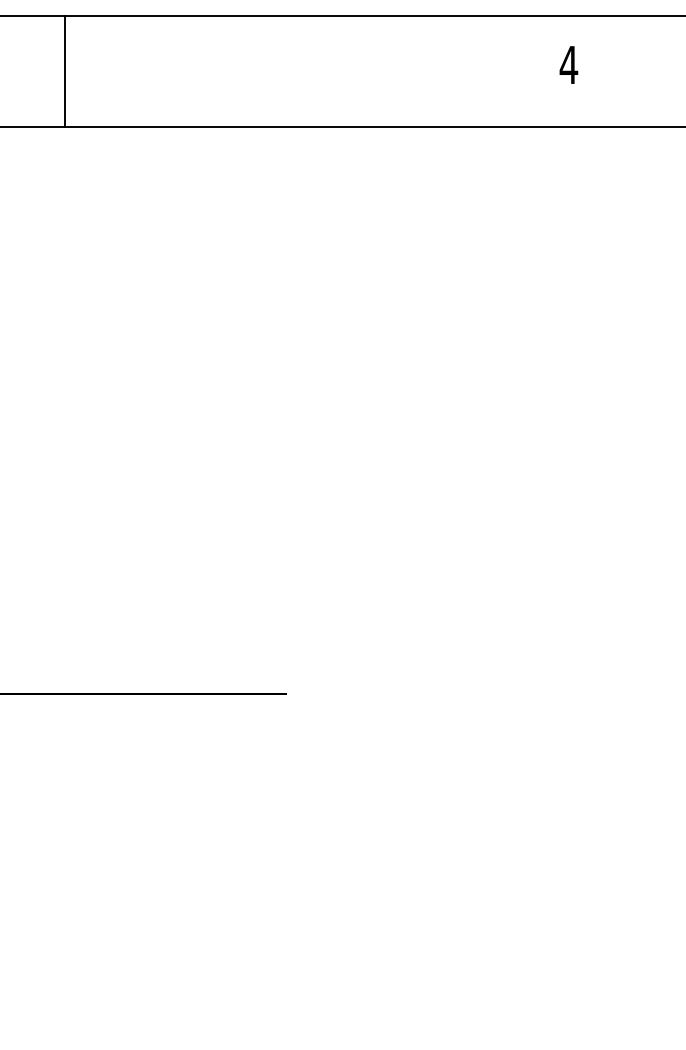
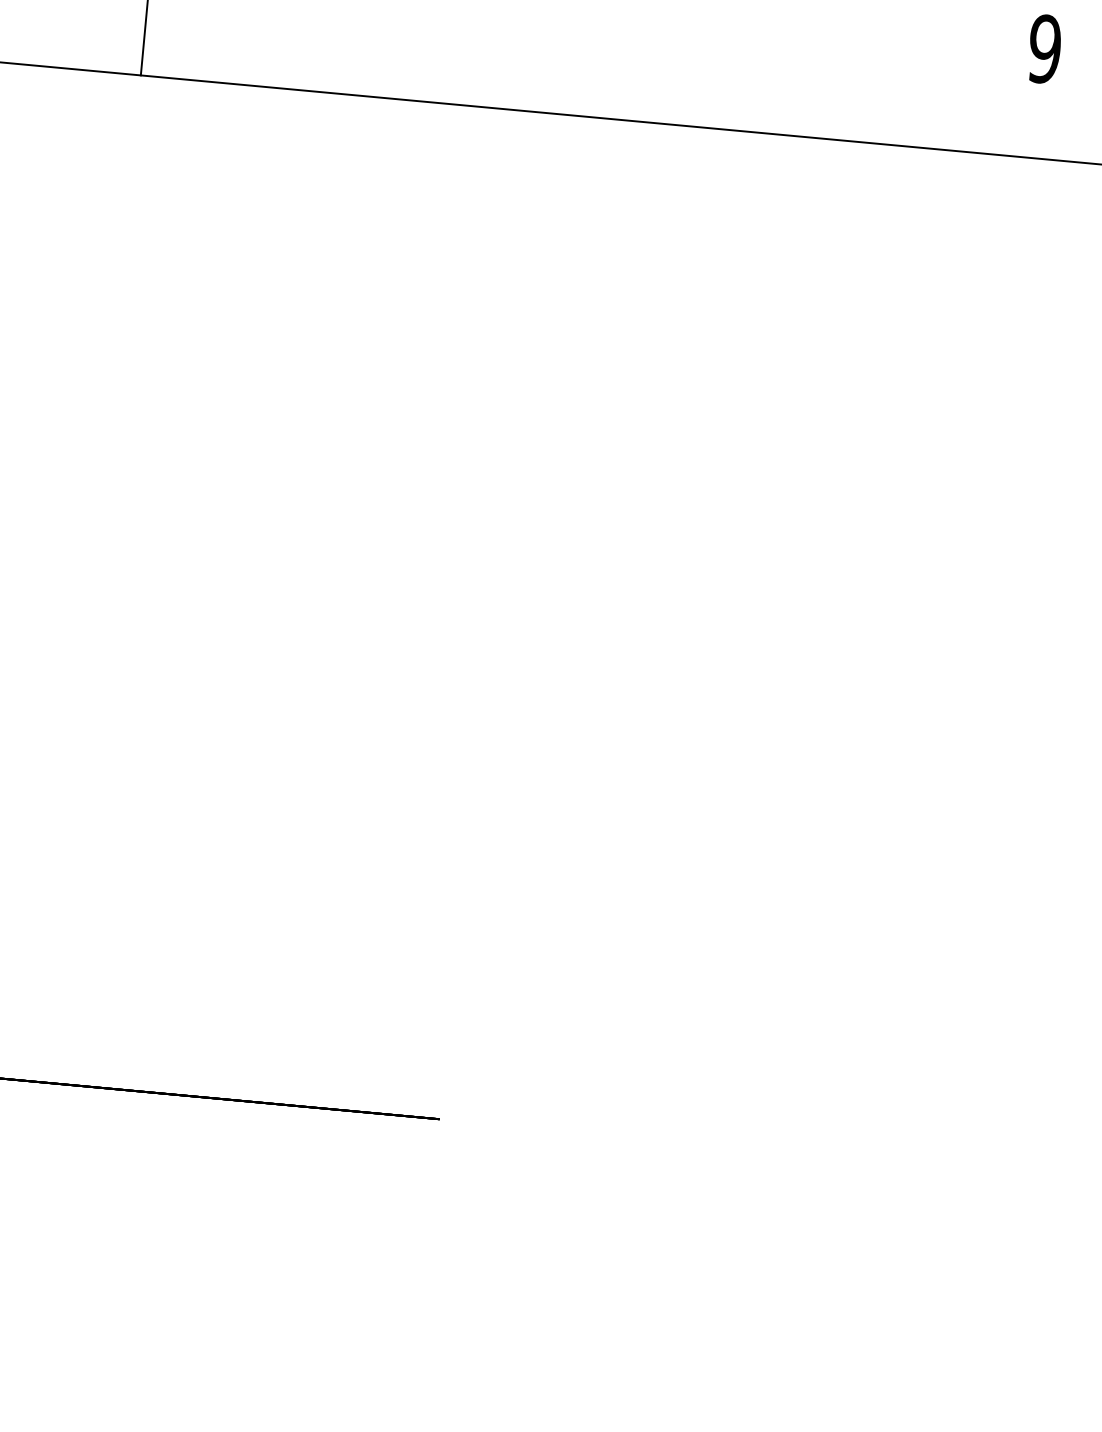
text: (568, 64) -> (1044, 48), 4 -> 9

